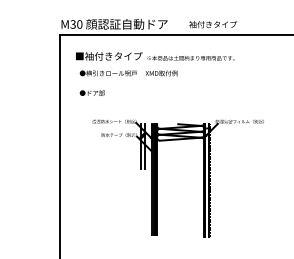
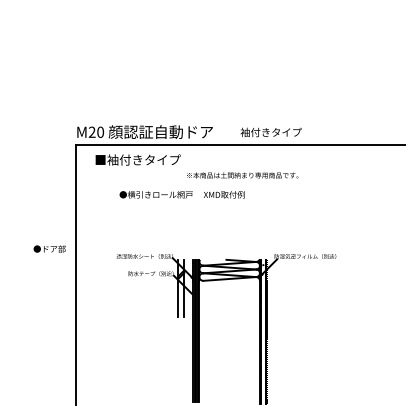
text: (72, 24) -> (91, 132), M30 -> M20
text: (108, 55) -> (137, 159), moved
text: (128, 73) -> (181, 194), moved
text: (92, 92) -> (49, 248), moved

